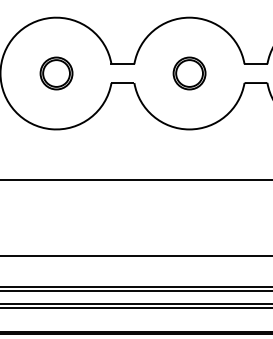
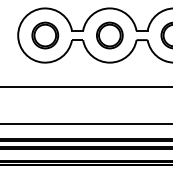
part: (56, 73) -> (45, 35), size x1.67
part: (188, 73) -> (109, 35), size x1.67

